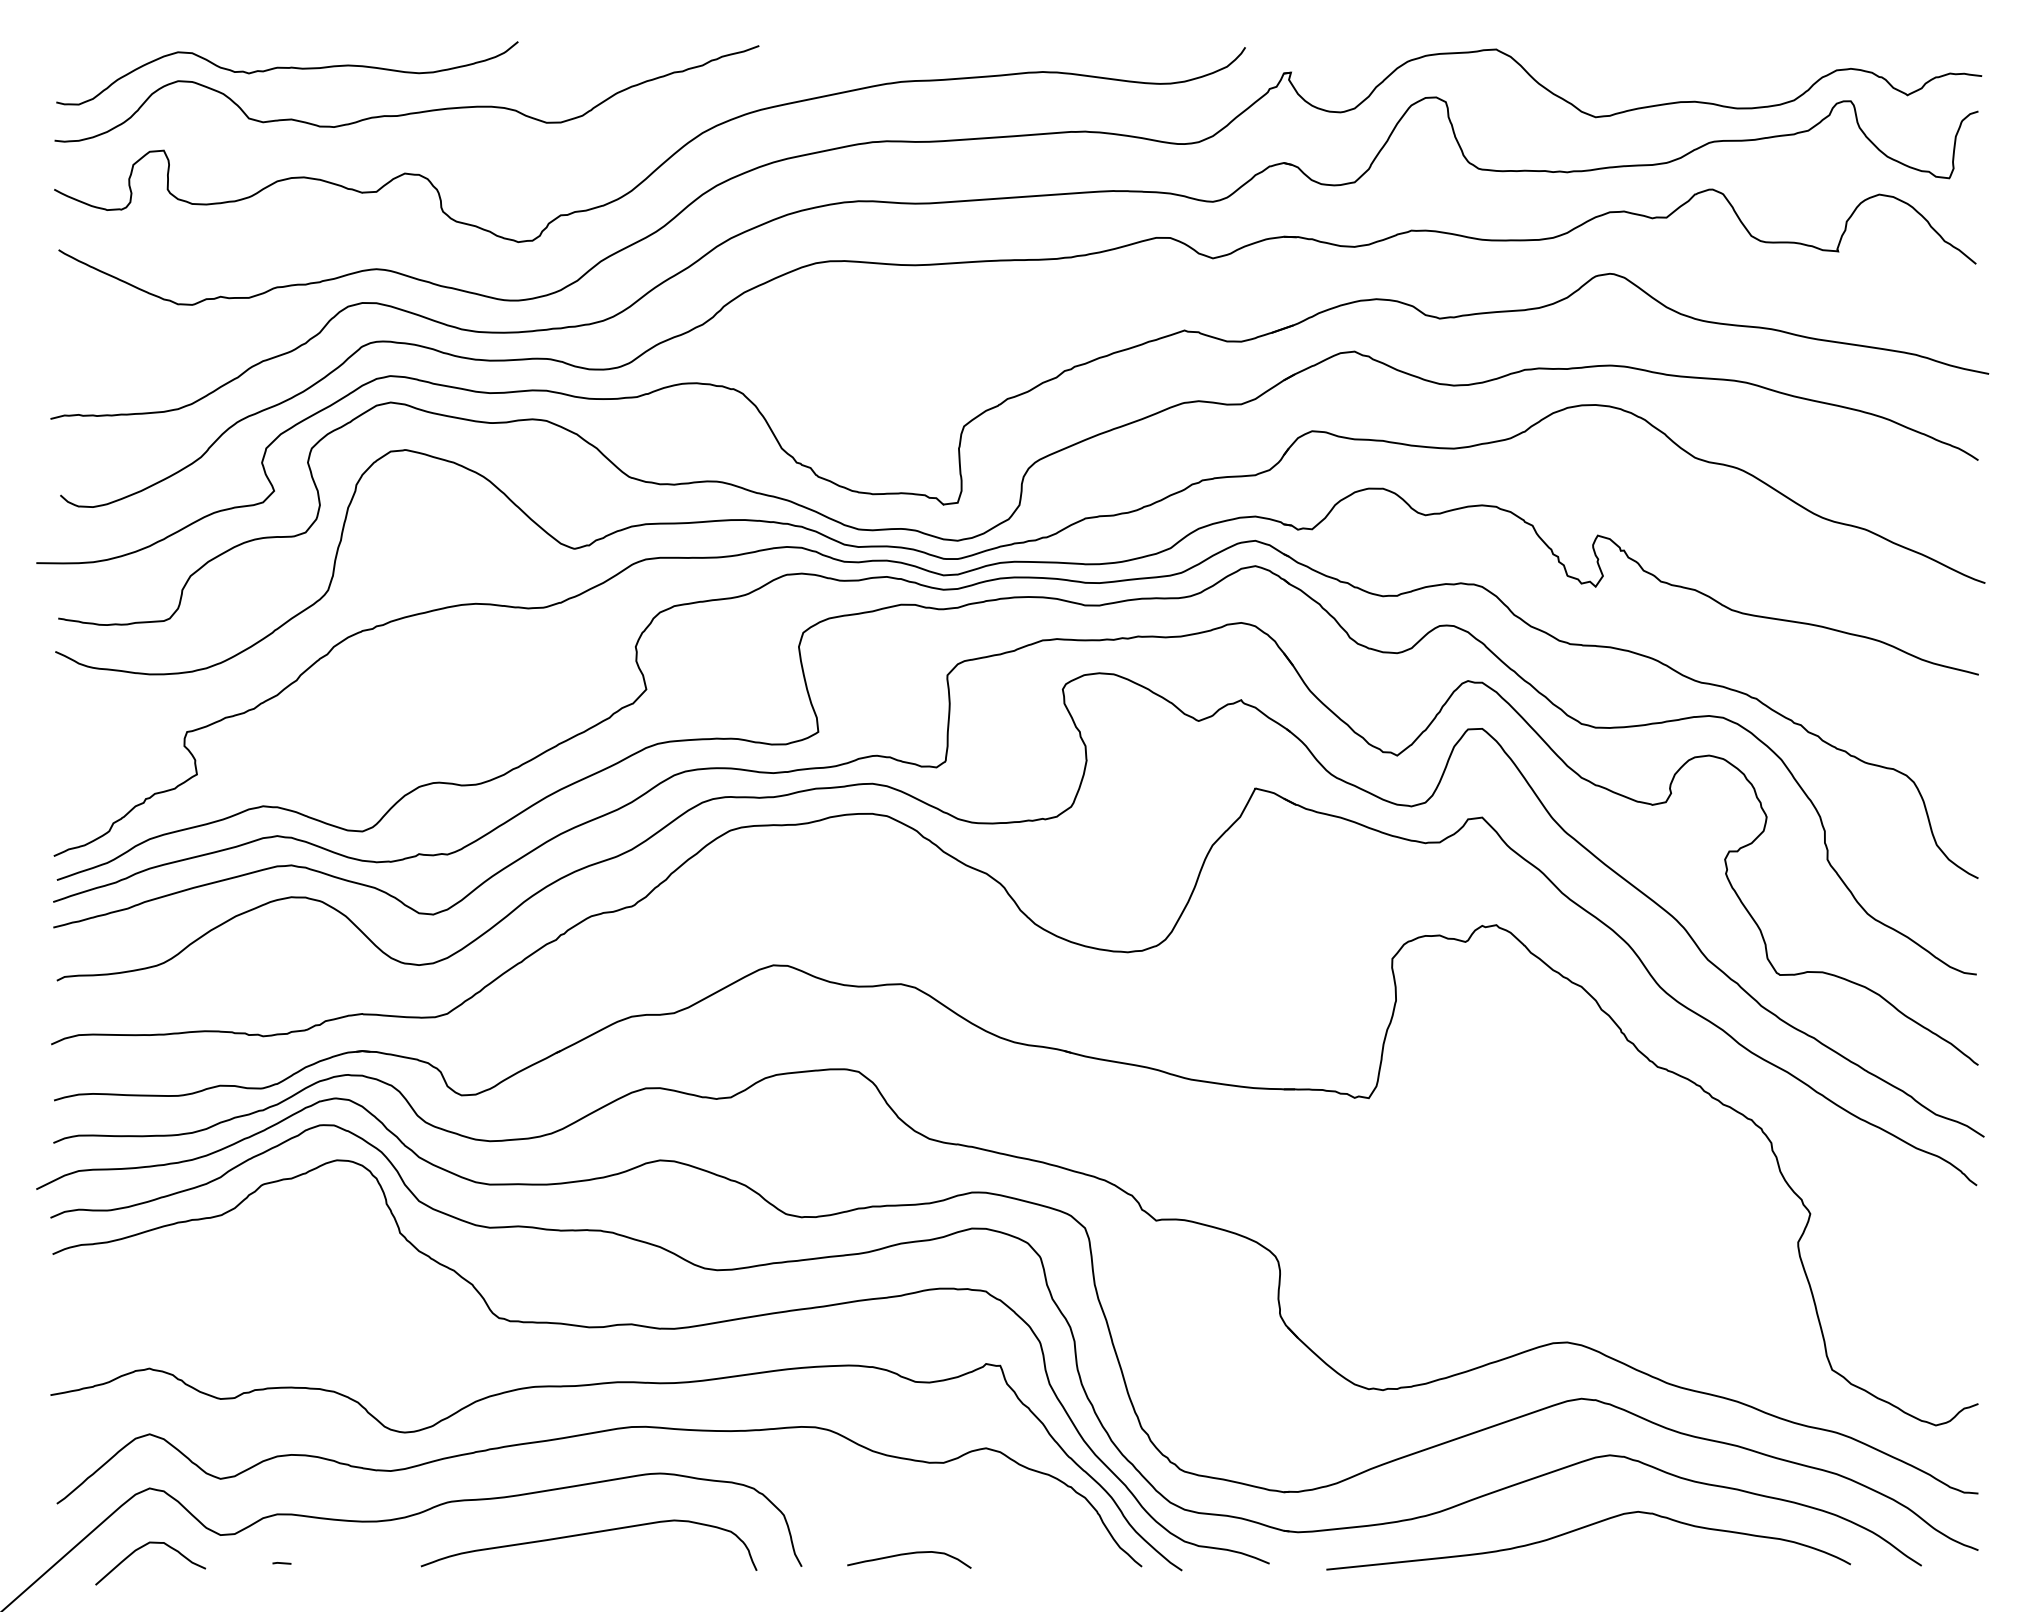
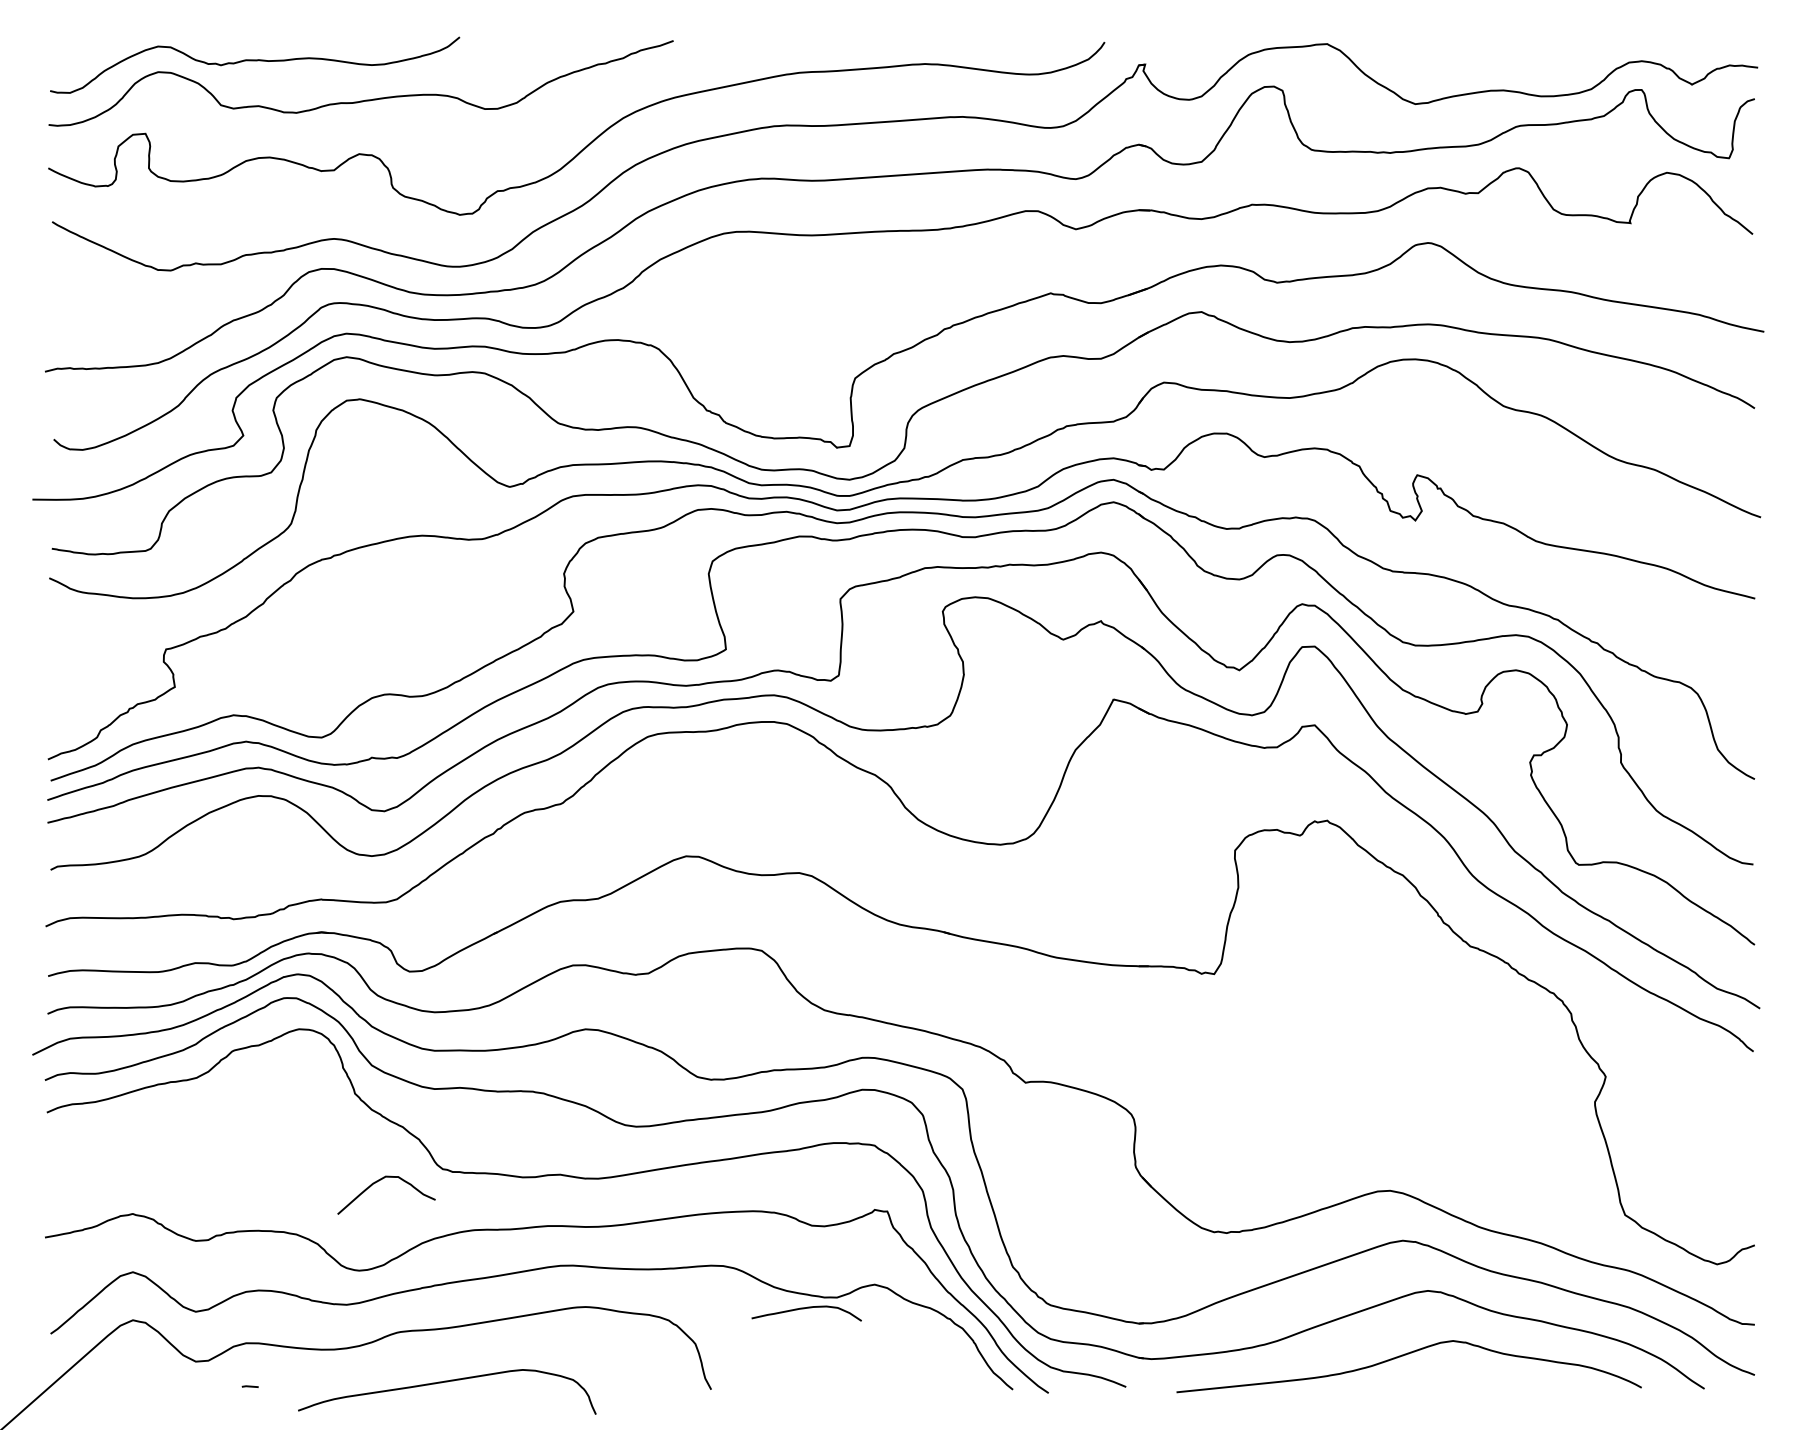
curve: (588, 1534) -> (446, 1382), moved
curve: (143, 1547) -> (380, 1181), moved
curve: (909, 1554) -> (806, 1308), moved

